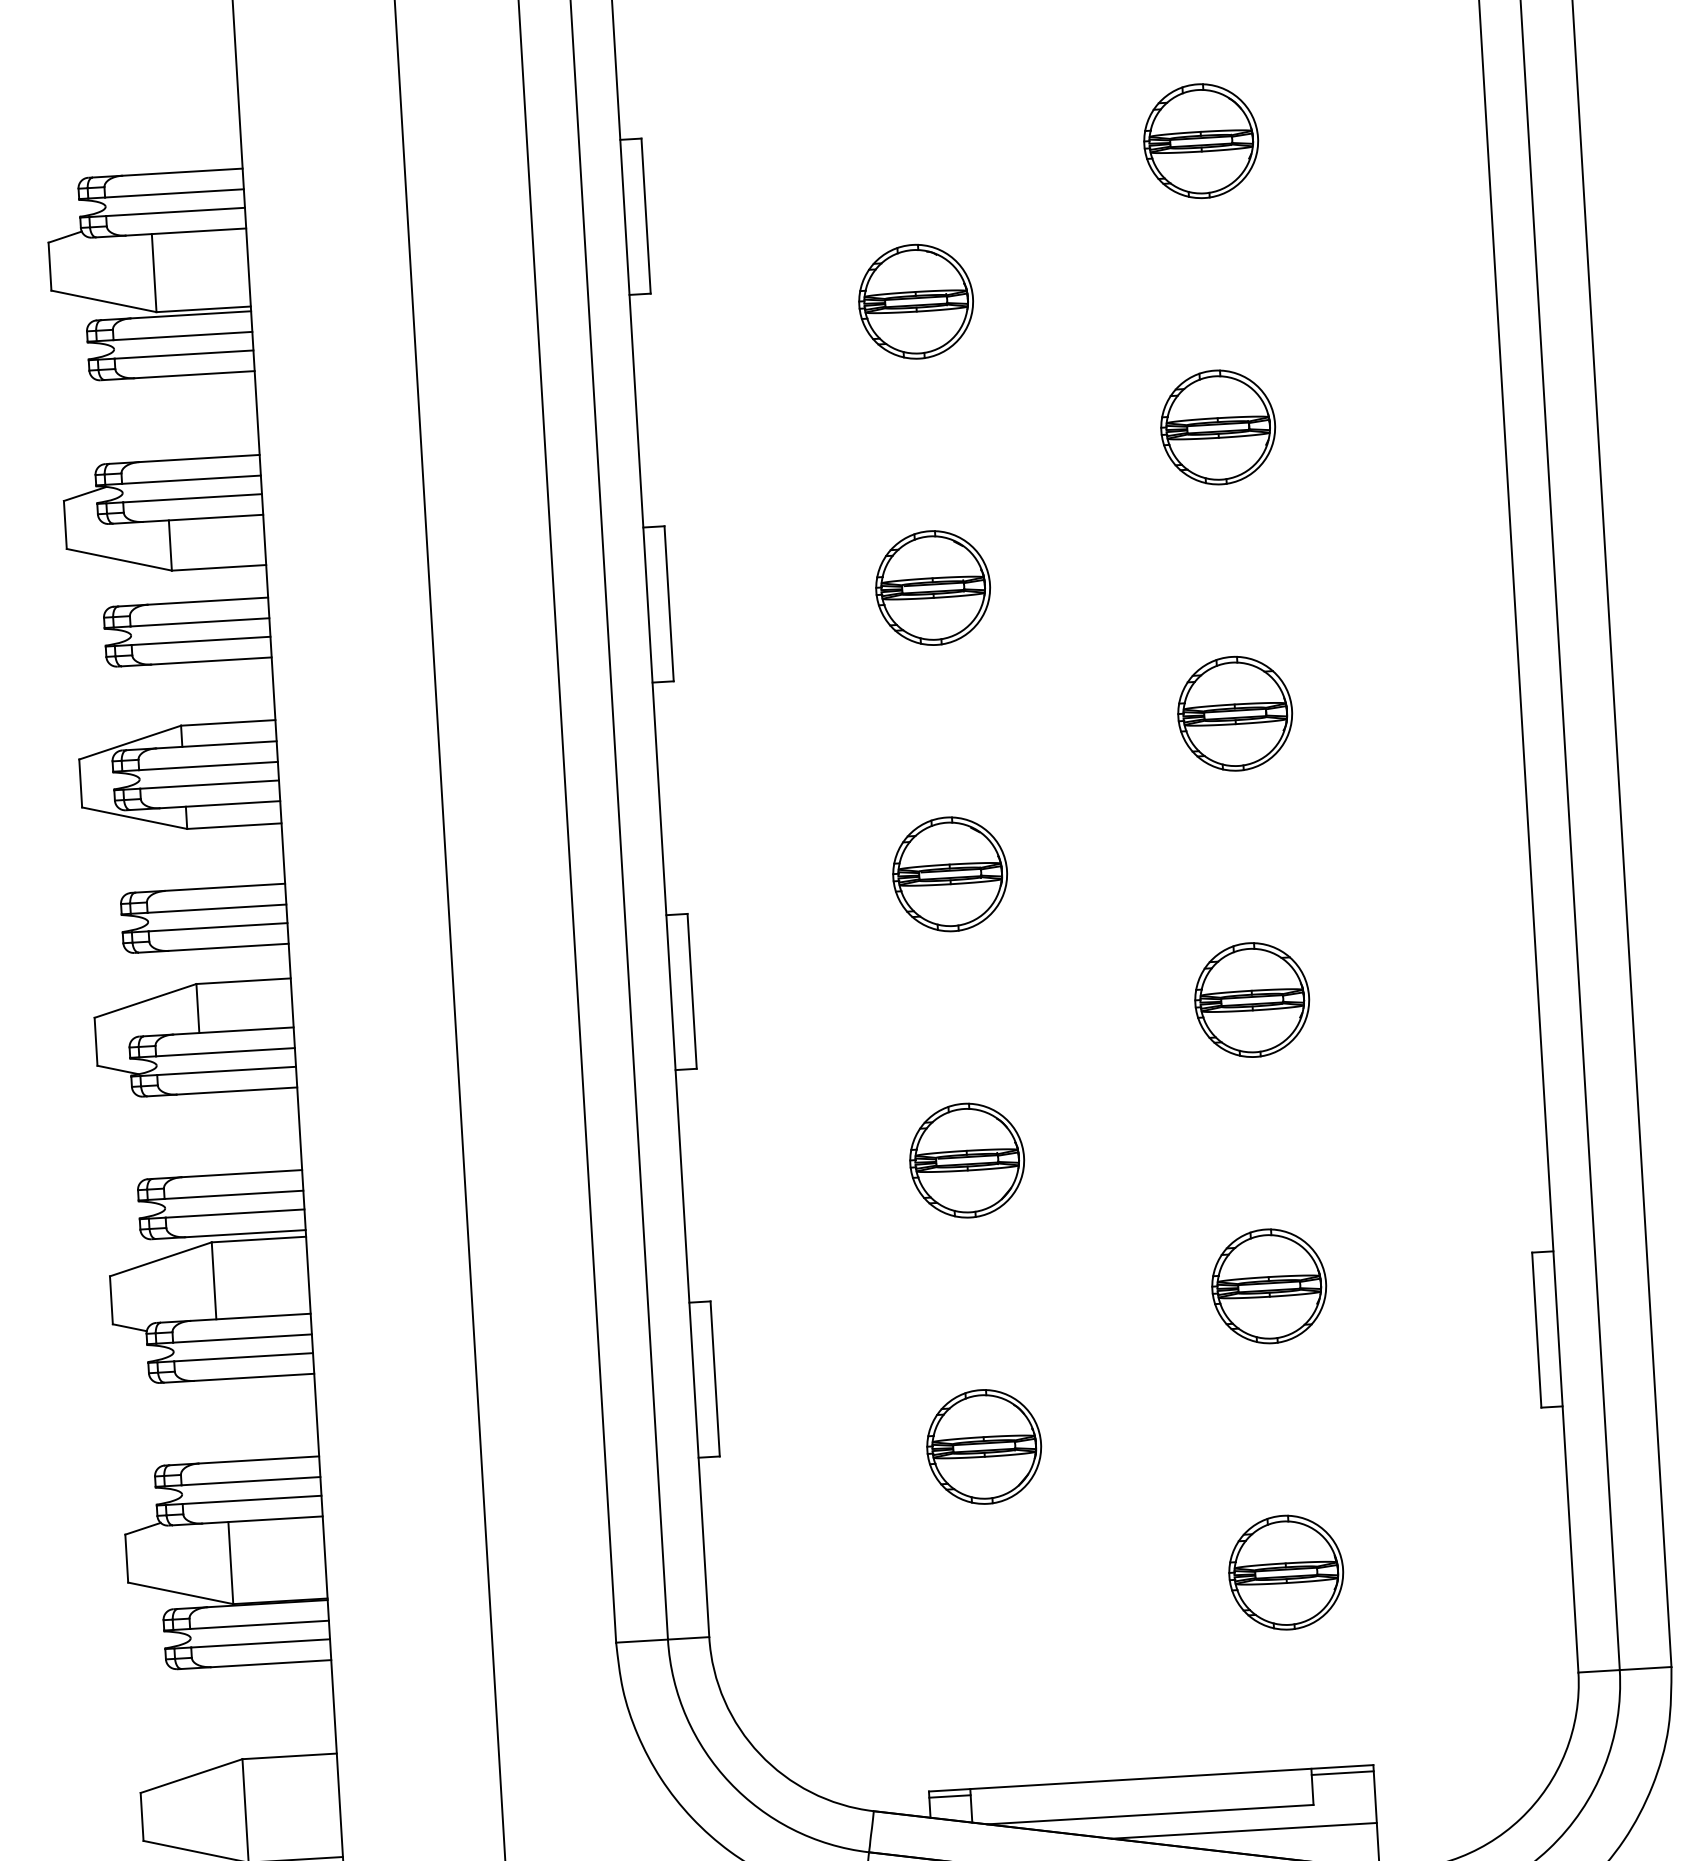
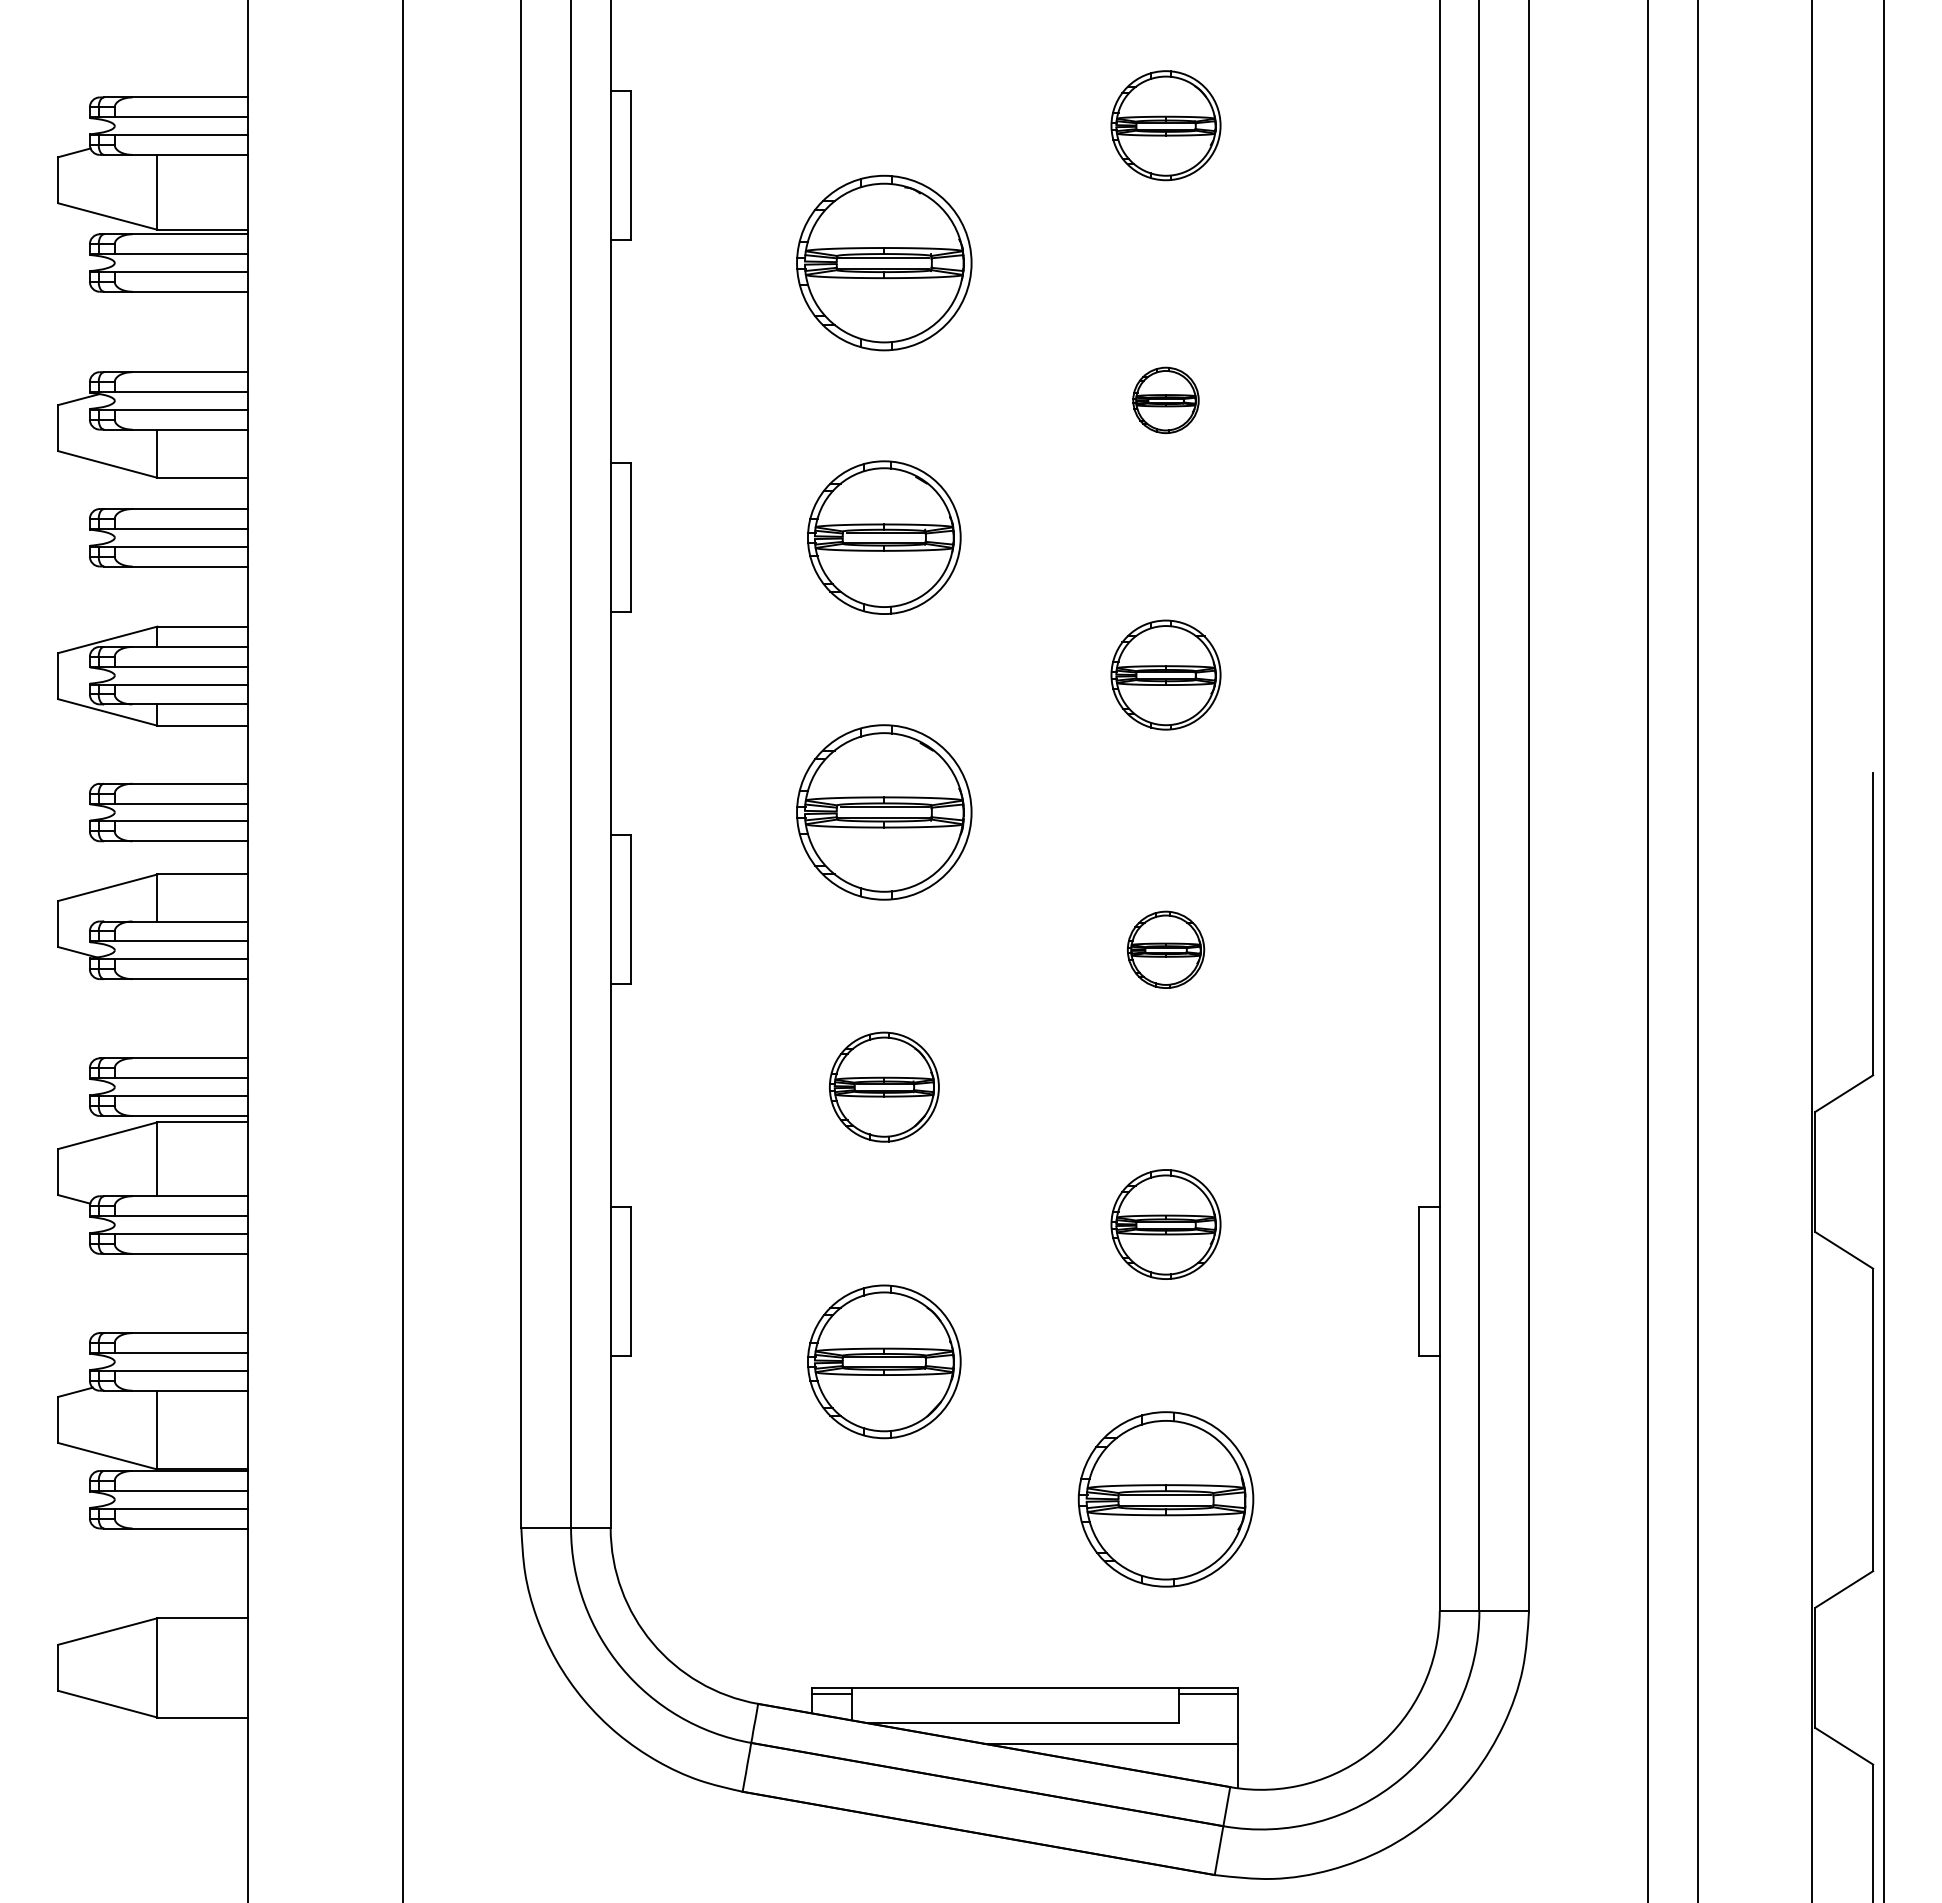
part: (916, 301) -> (884, 262), size x1.6
part: (1217, 427) -> (1165, 400), size x0.6
part: (933, 587) -> (884, 537), size x1.4
part: (950, 874) -> (884, 812), size x1.6
part: (1251, 999) -> (1165, 949), size x0.7
part: (984, 1446) -> (884, 1361), size x1.4
part: (1285, 1571) -> (1165, 1498), size x1.6

